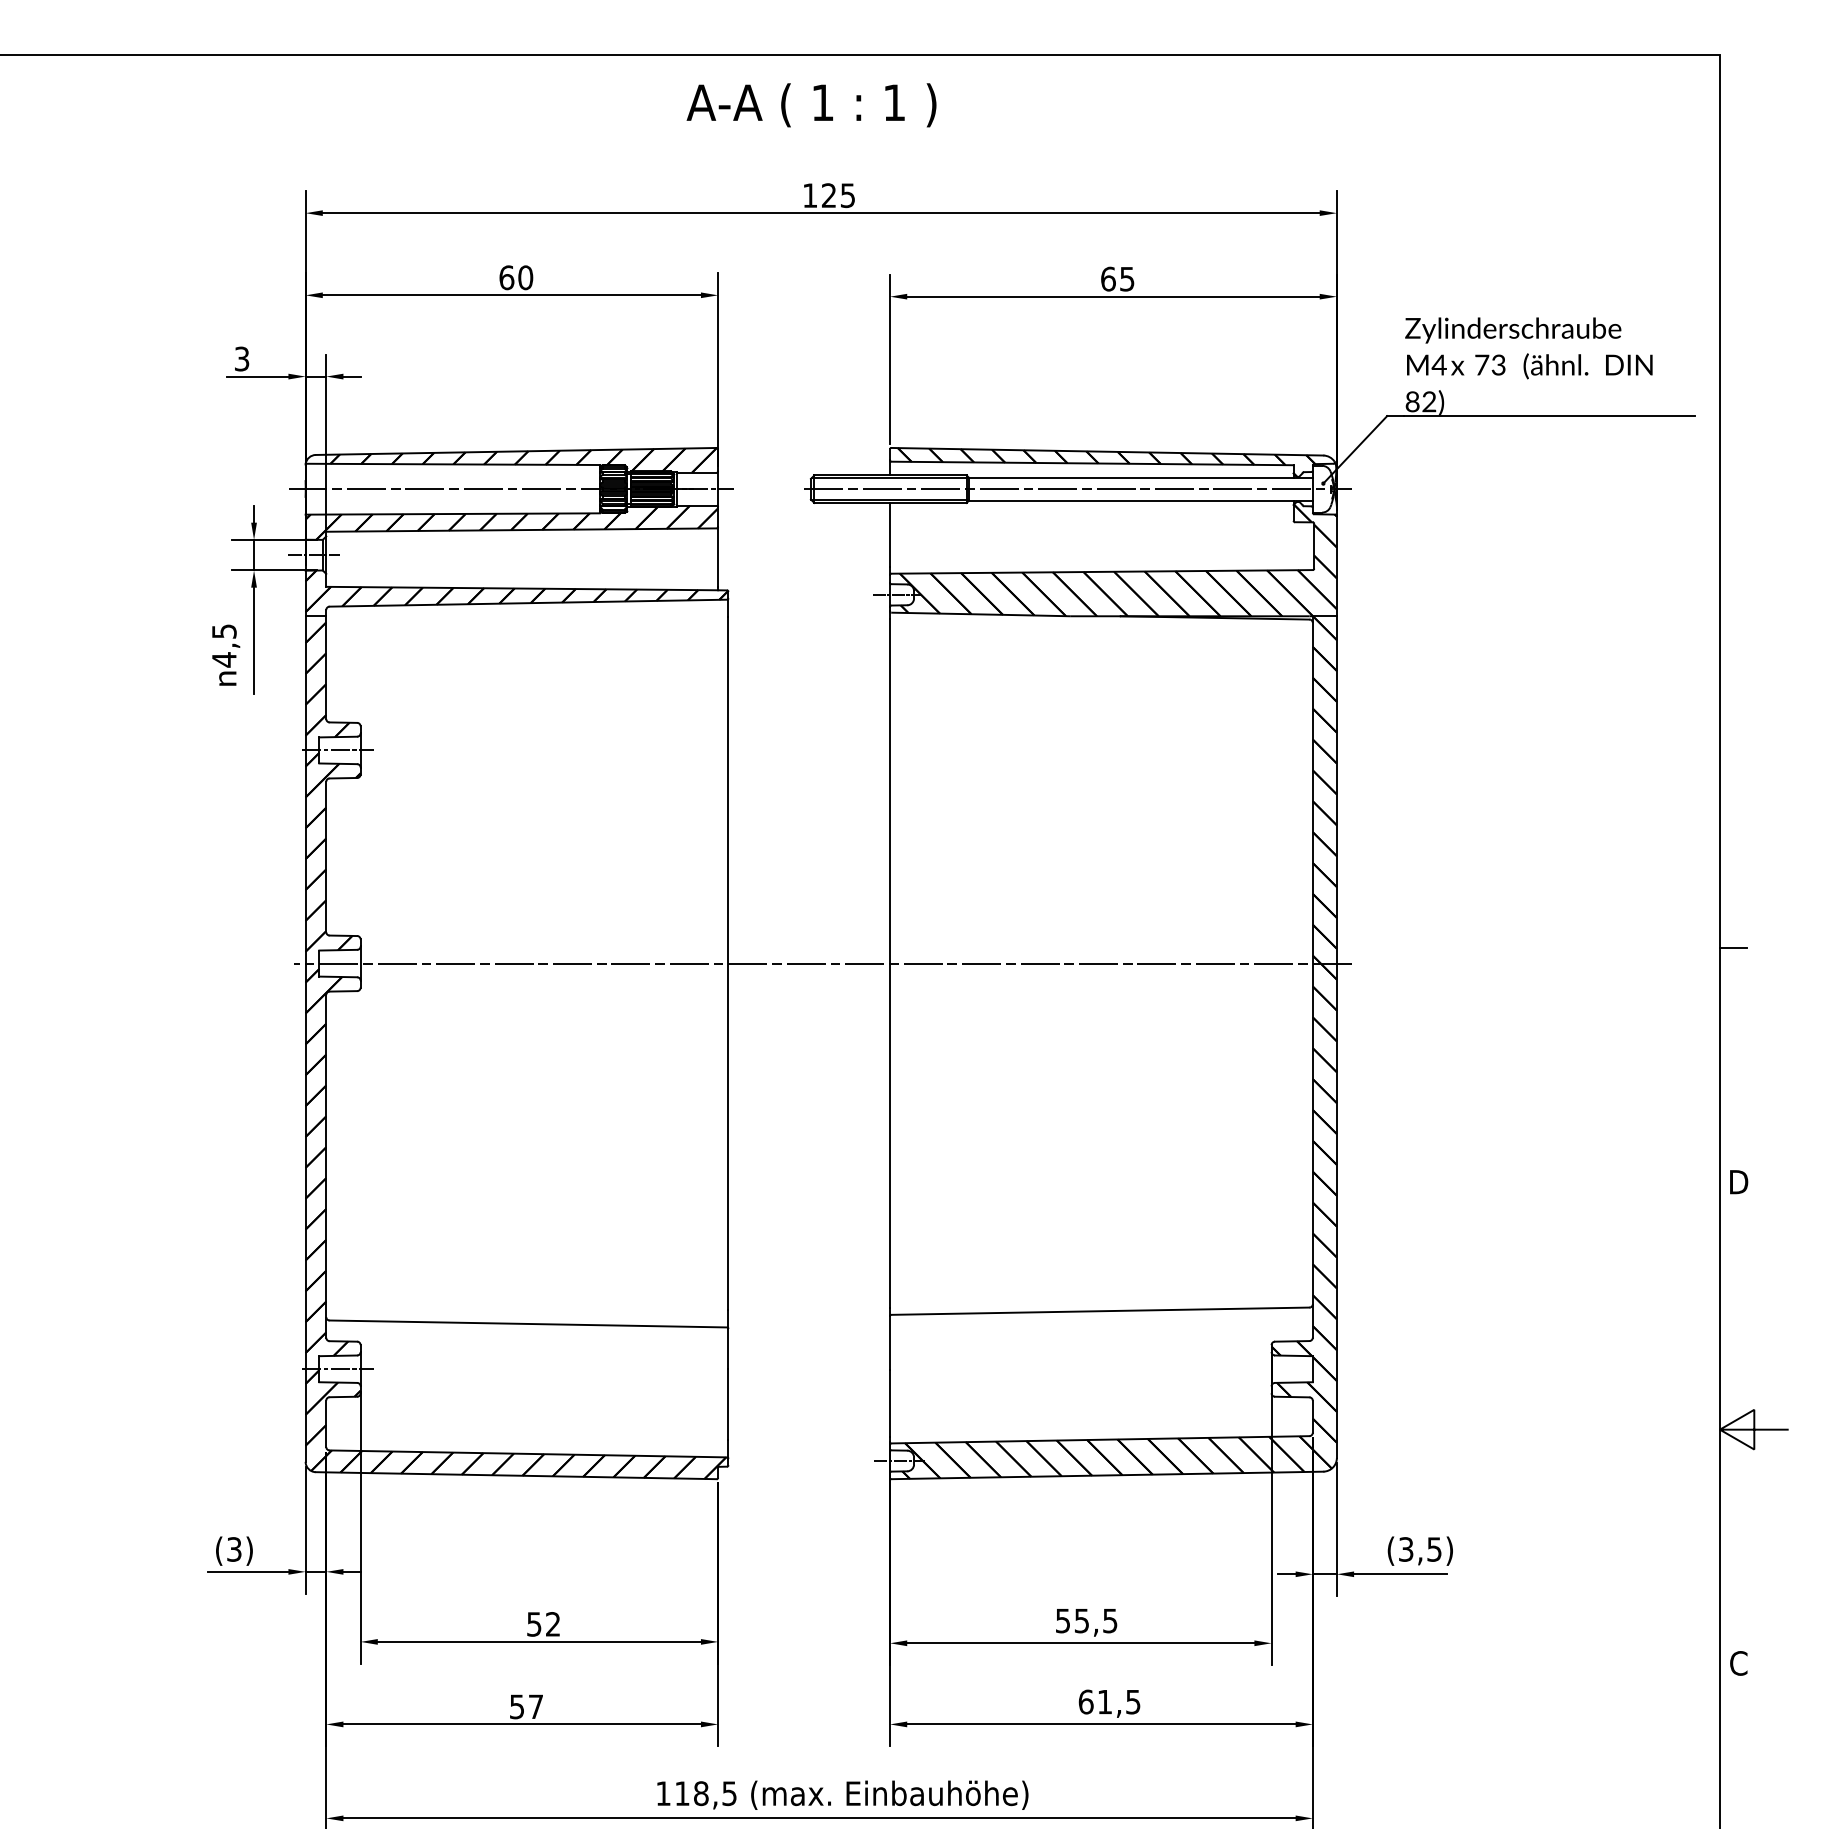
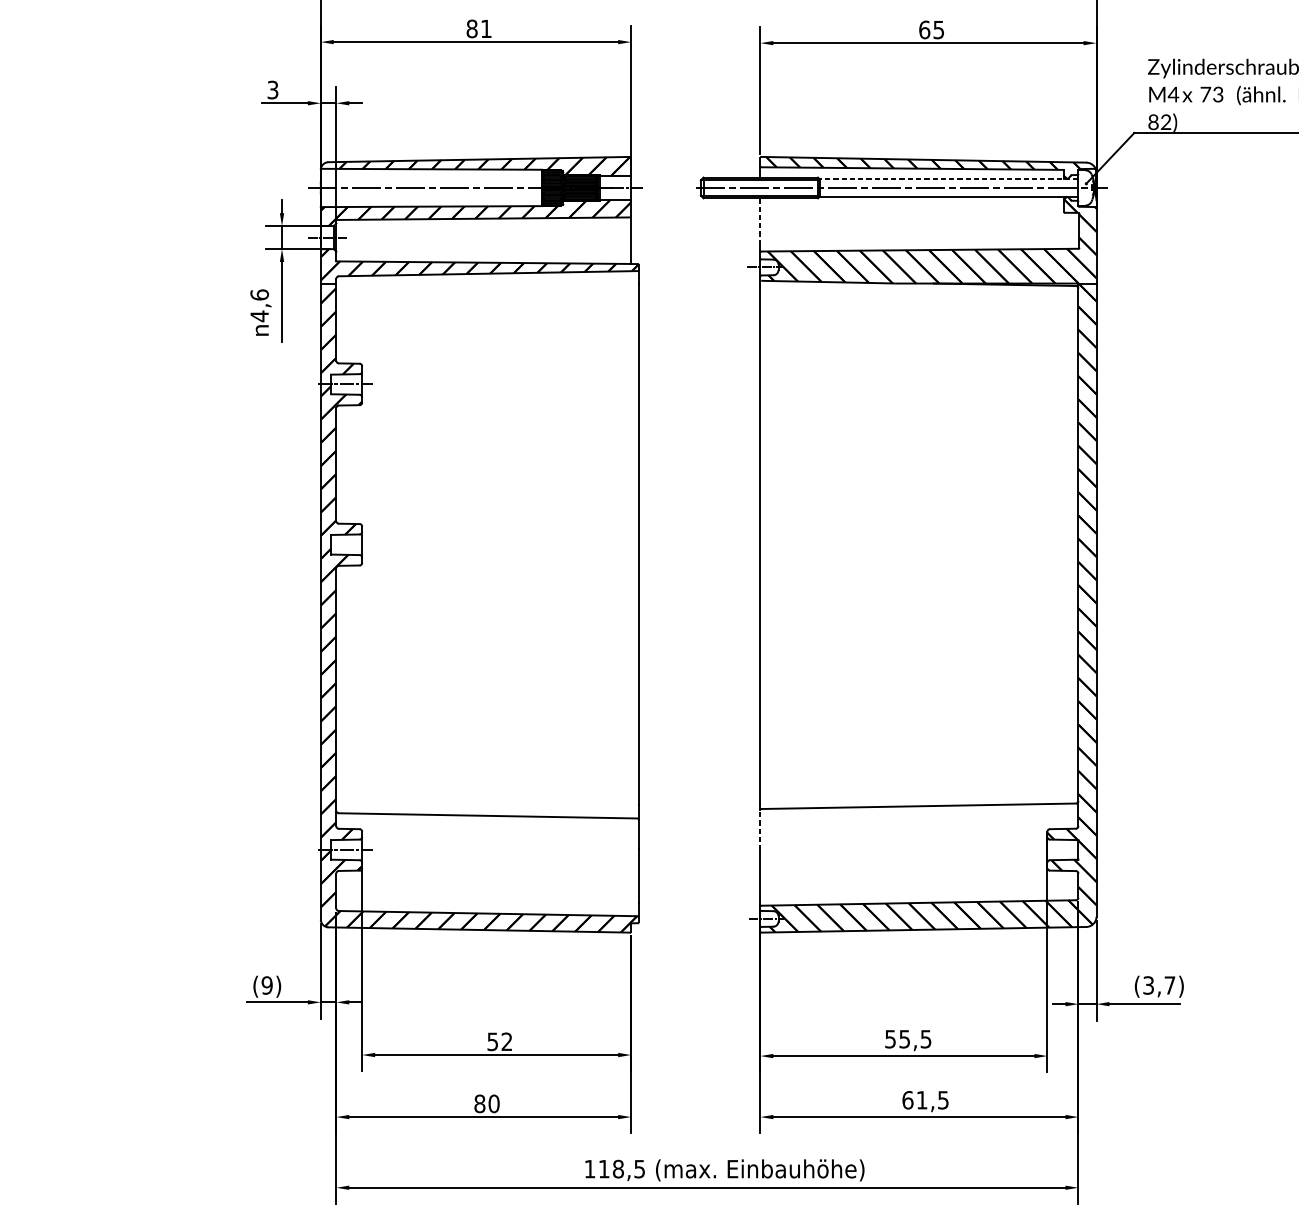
text: (516, 277) -> (479, 28), 60 -> 81
line: (1140, 477) -> (948, 179), solid -> dashed
line: (890, 534) -> (760, 222), solid -> dashed
text: (224, 631) -> (259, 294), 4,5 -> 4,6
line: (822, 963) -> (709, 544), removed
line: (890, 1343) -> (760, 830), solid -> dashed
text: (234, 1549) -> (267, 985), (3) -> (9)
text: (1434, 1549) -> (1169, 985), (3,5) -> (3,7)
text: (526, 1706) -> (486, 1103), 57 -> 80

